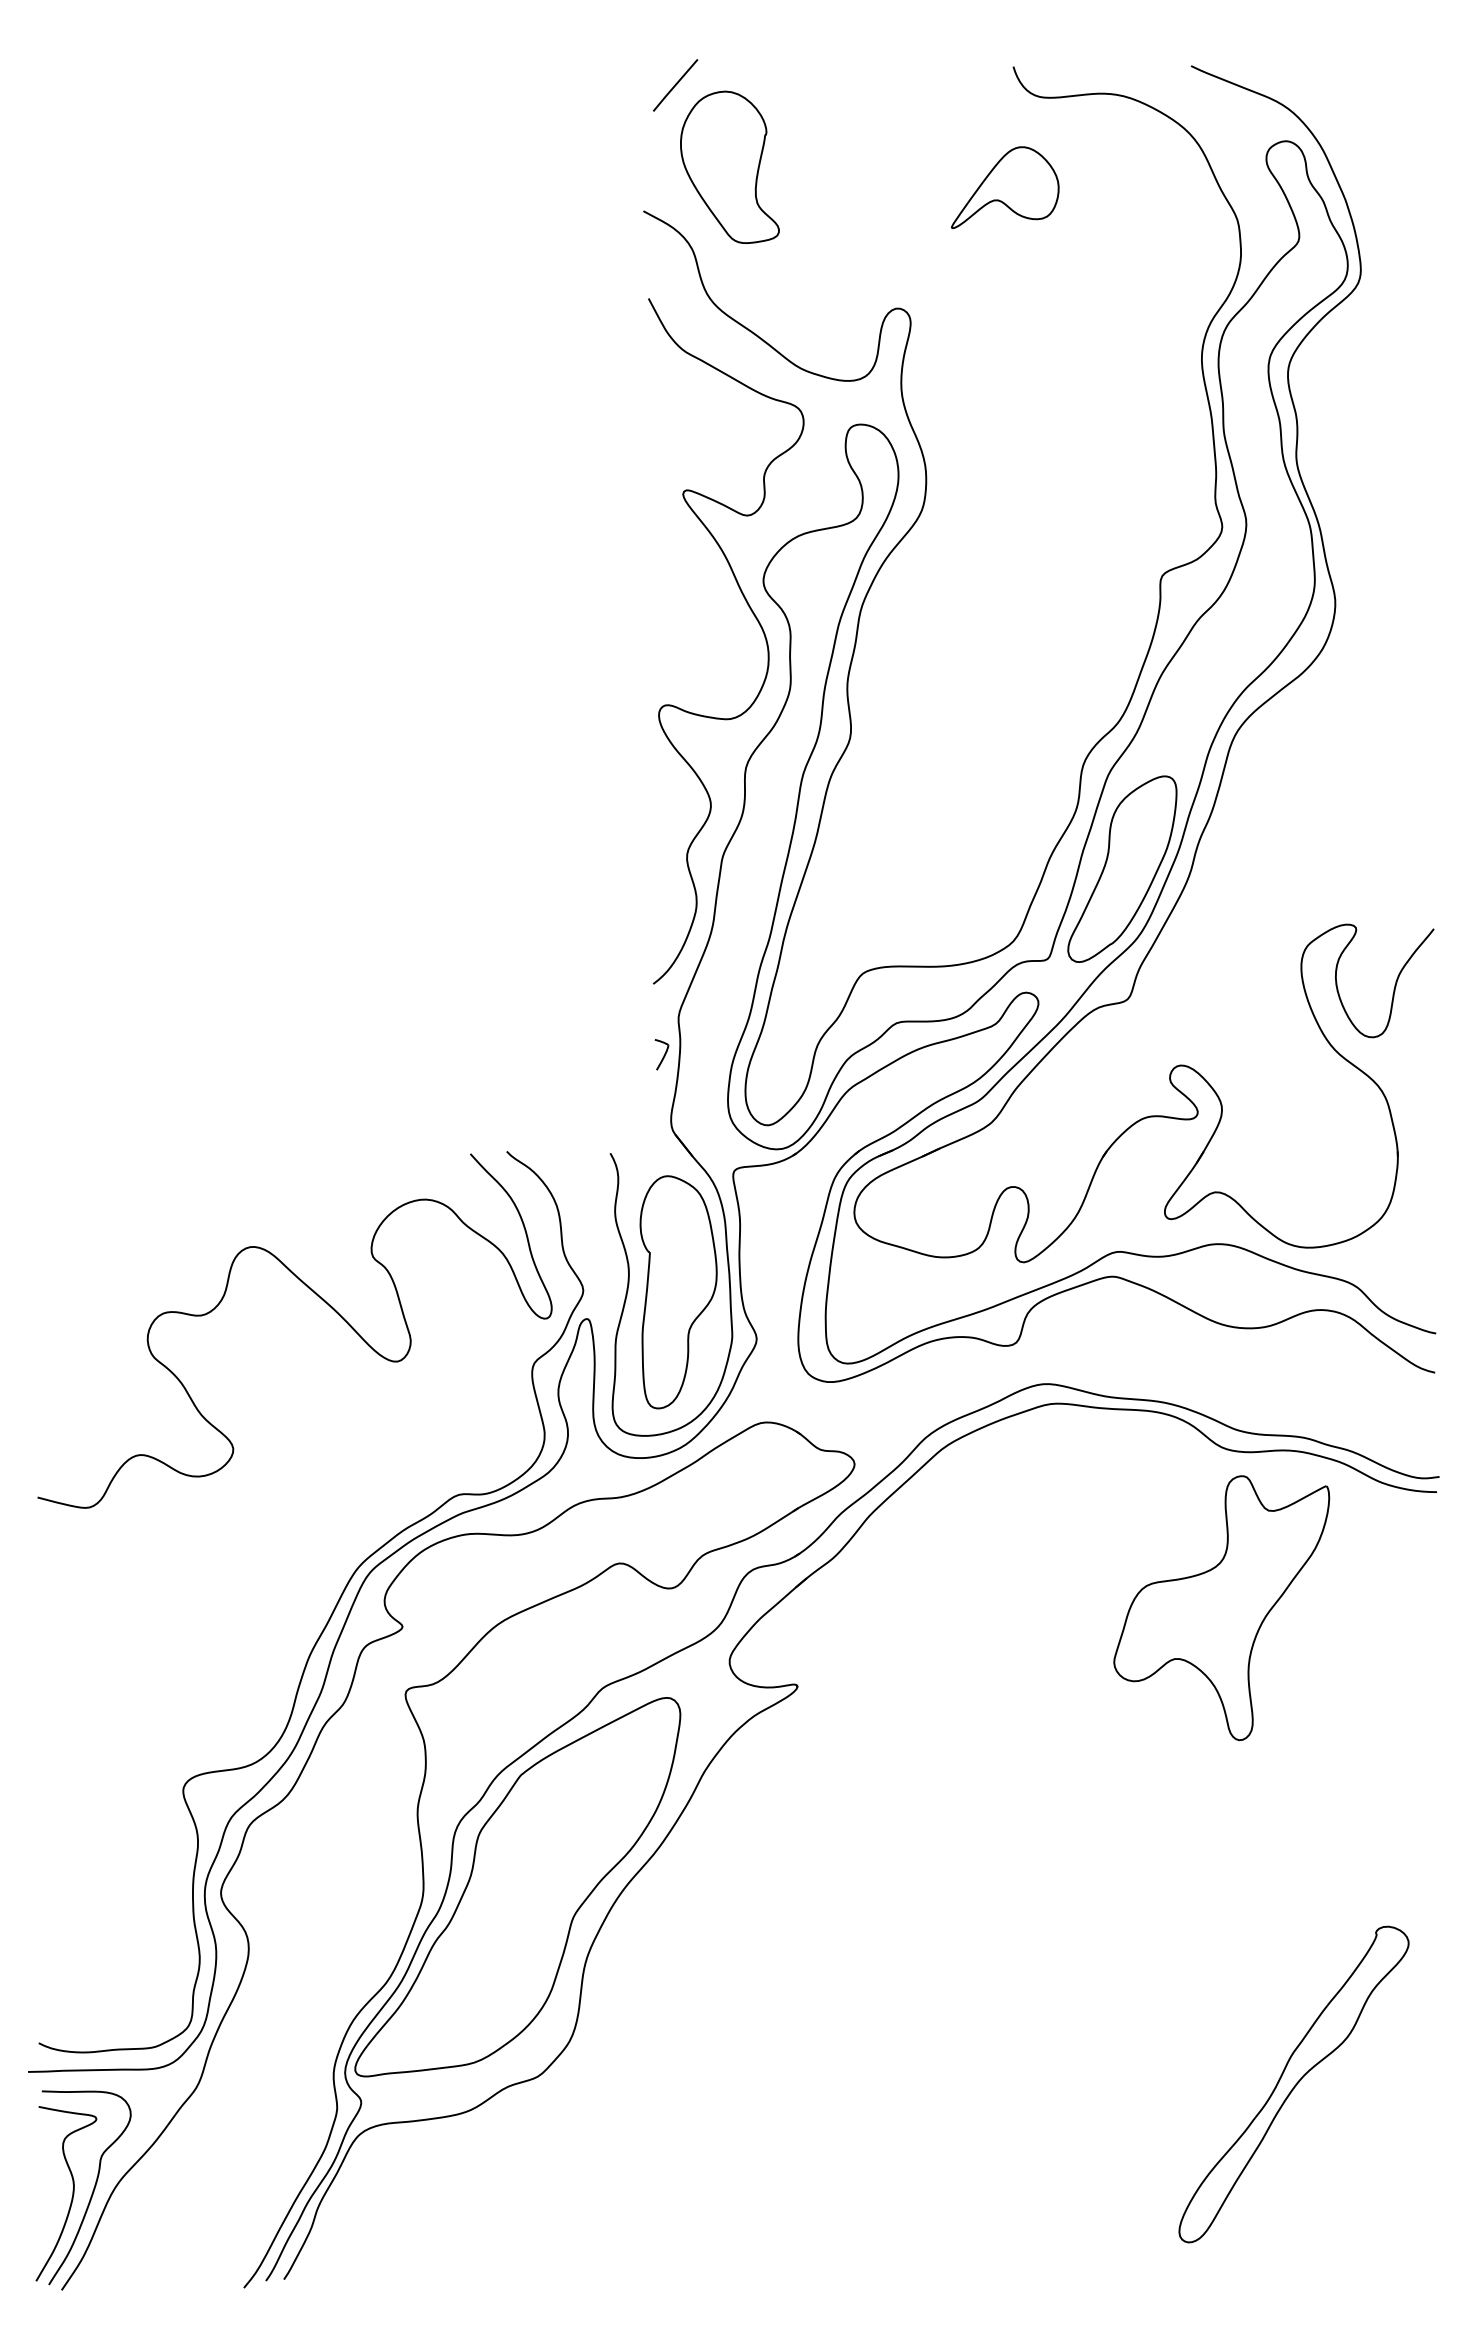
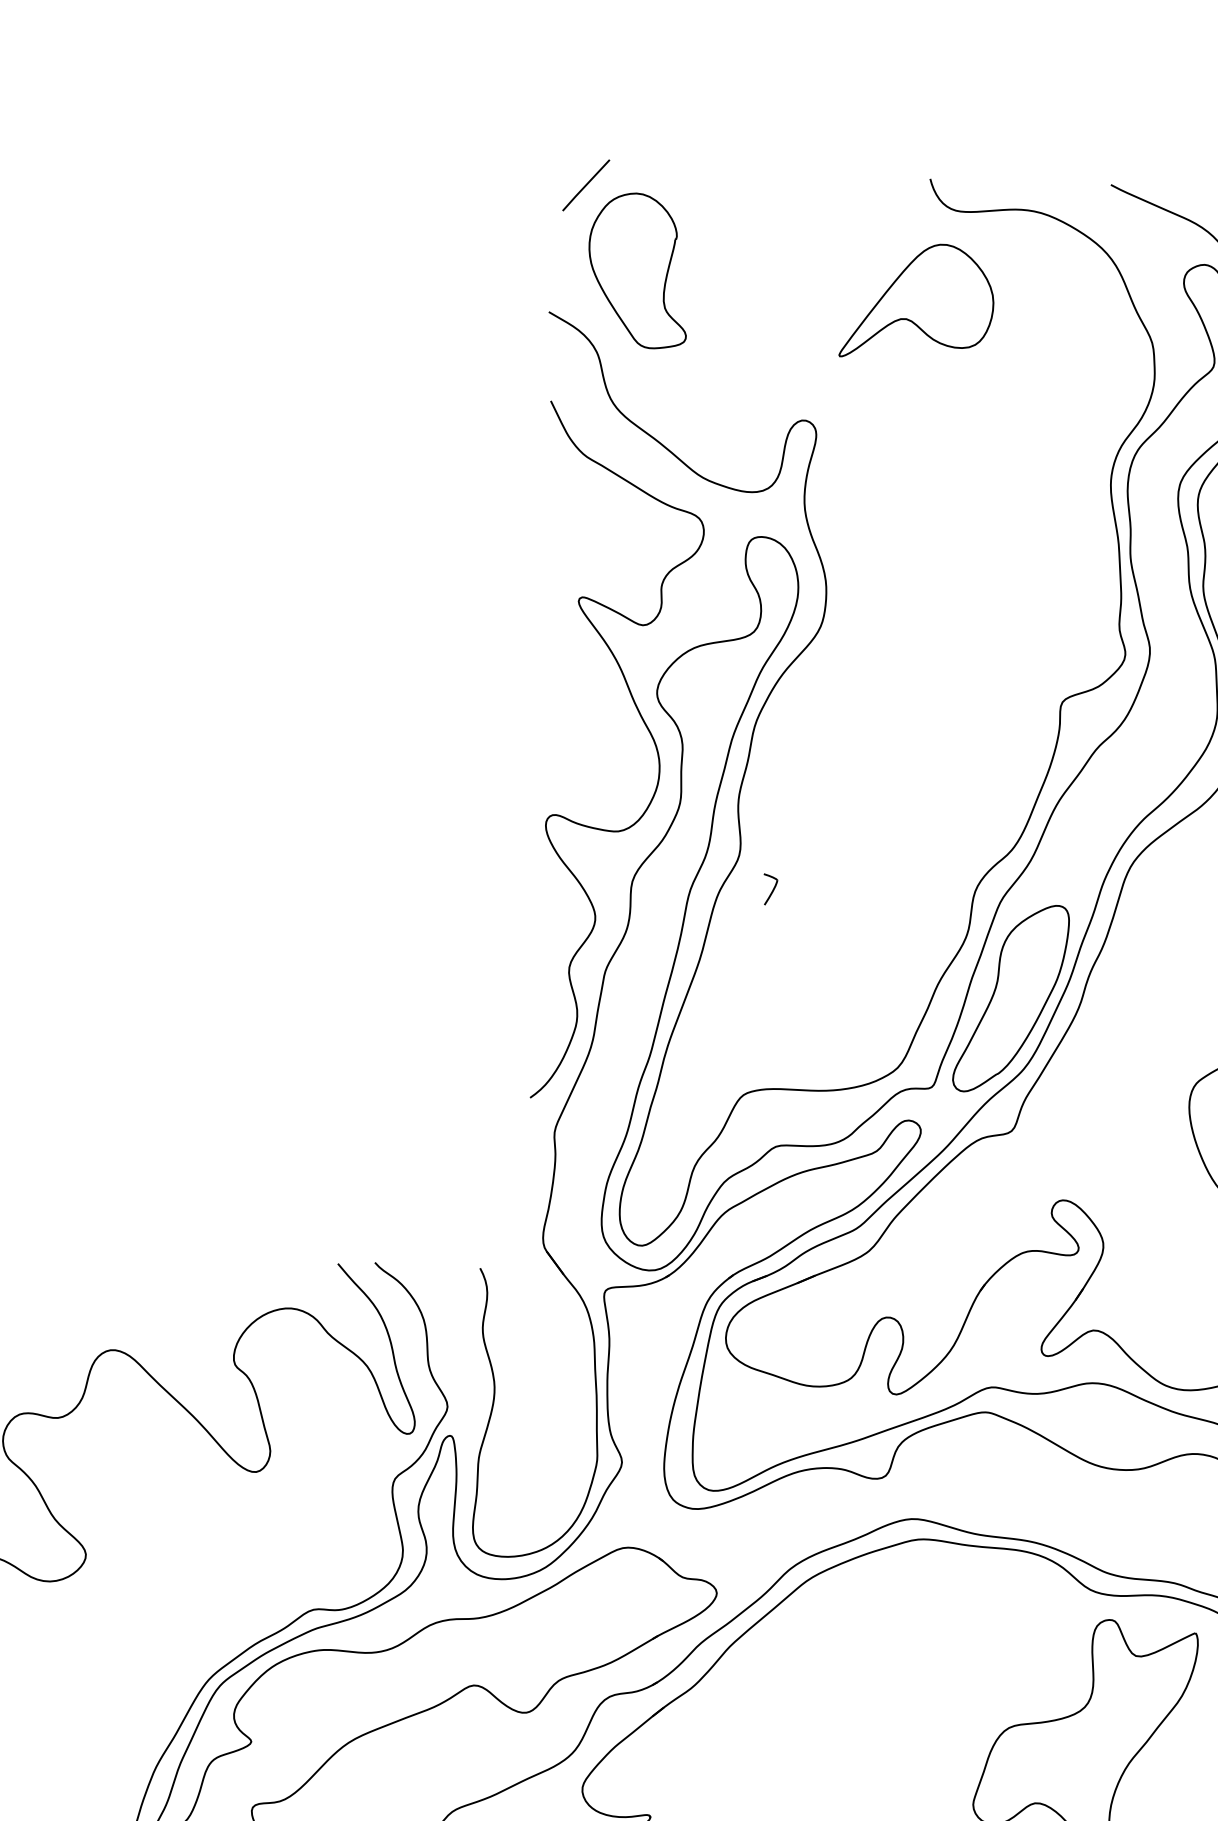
part: (1005, 187) -> (917, 301), size x1.4
part: (661, 1054) -> (769, 889), moved
part: (678, 1292) -> (544, 1412), removed

